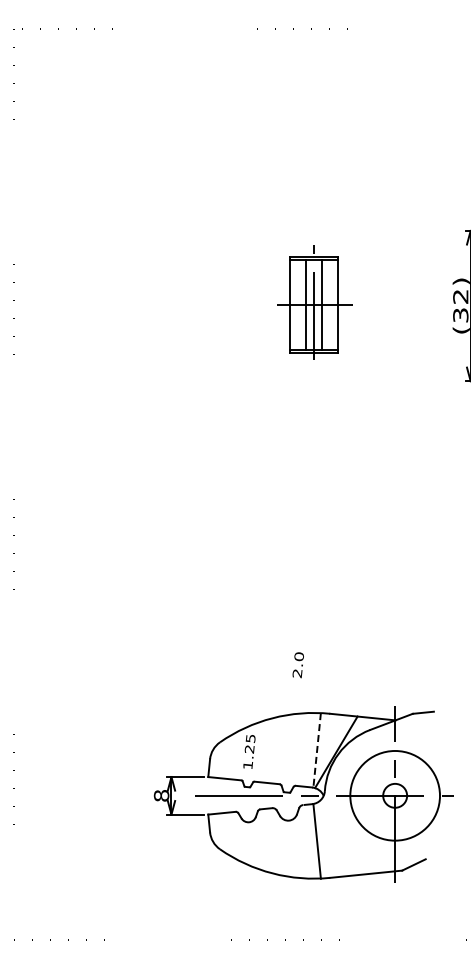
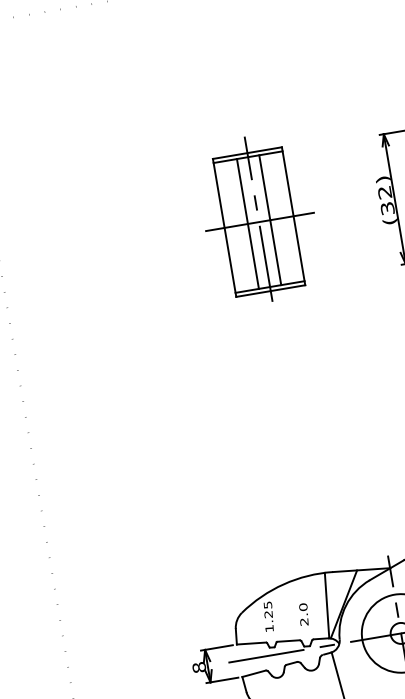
part: (314, 302) -> (259, 218), size x1.67
text: (297, 665) -> (303, 615), moved
line: (317, 750) -> (327, 605), dashed -> solid

